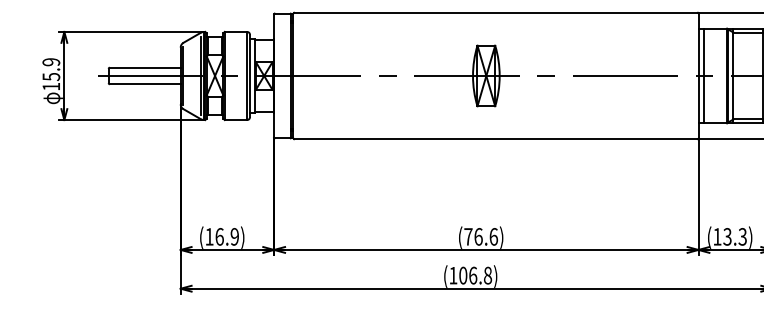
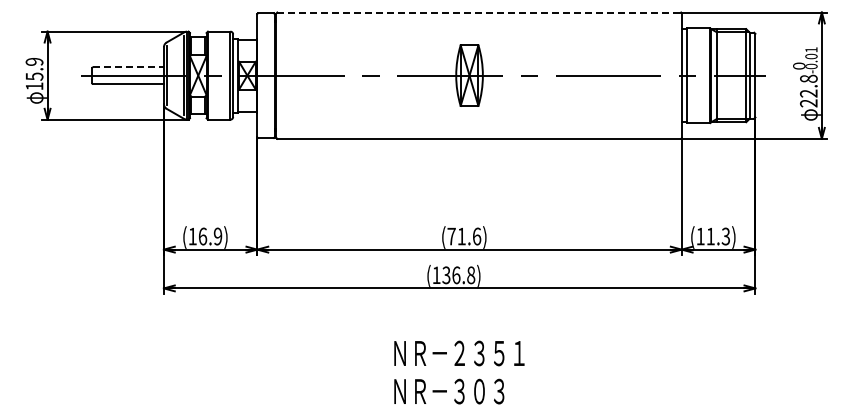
line: (496, 12) -> (479, 12), solid -> dashed
line: (145, 67) -> (128, 67), solid -> dashed
text: (478, 236) -> (461, 236), (76.6) -> (71.6)
text: (727, 236) -> (710, 236), (13.3) -> (11.3)
text: (463, 275) -> (446, 275), (106.8) -> (136.8)

